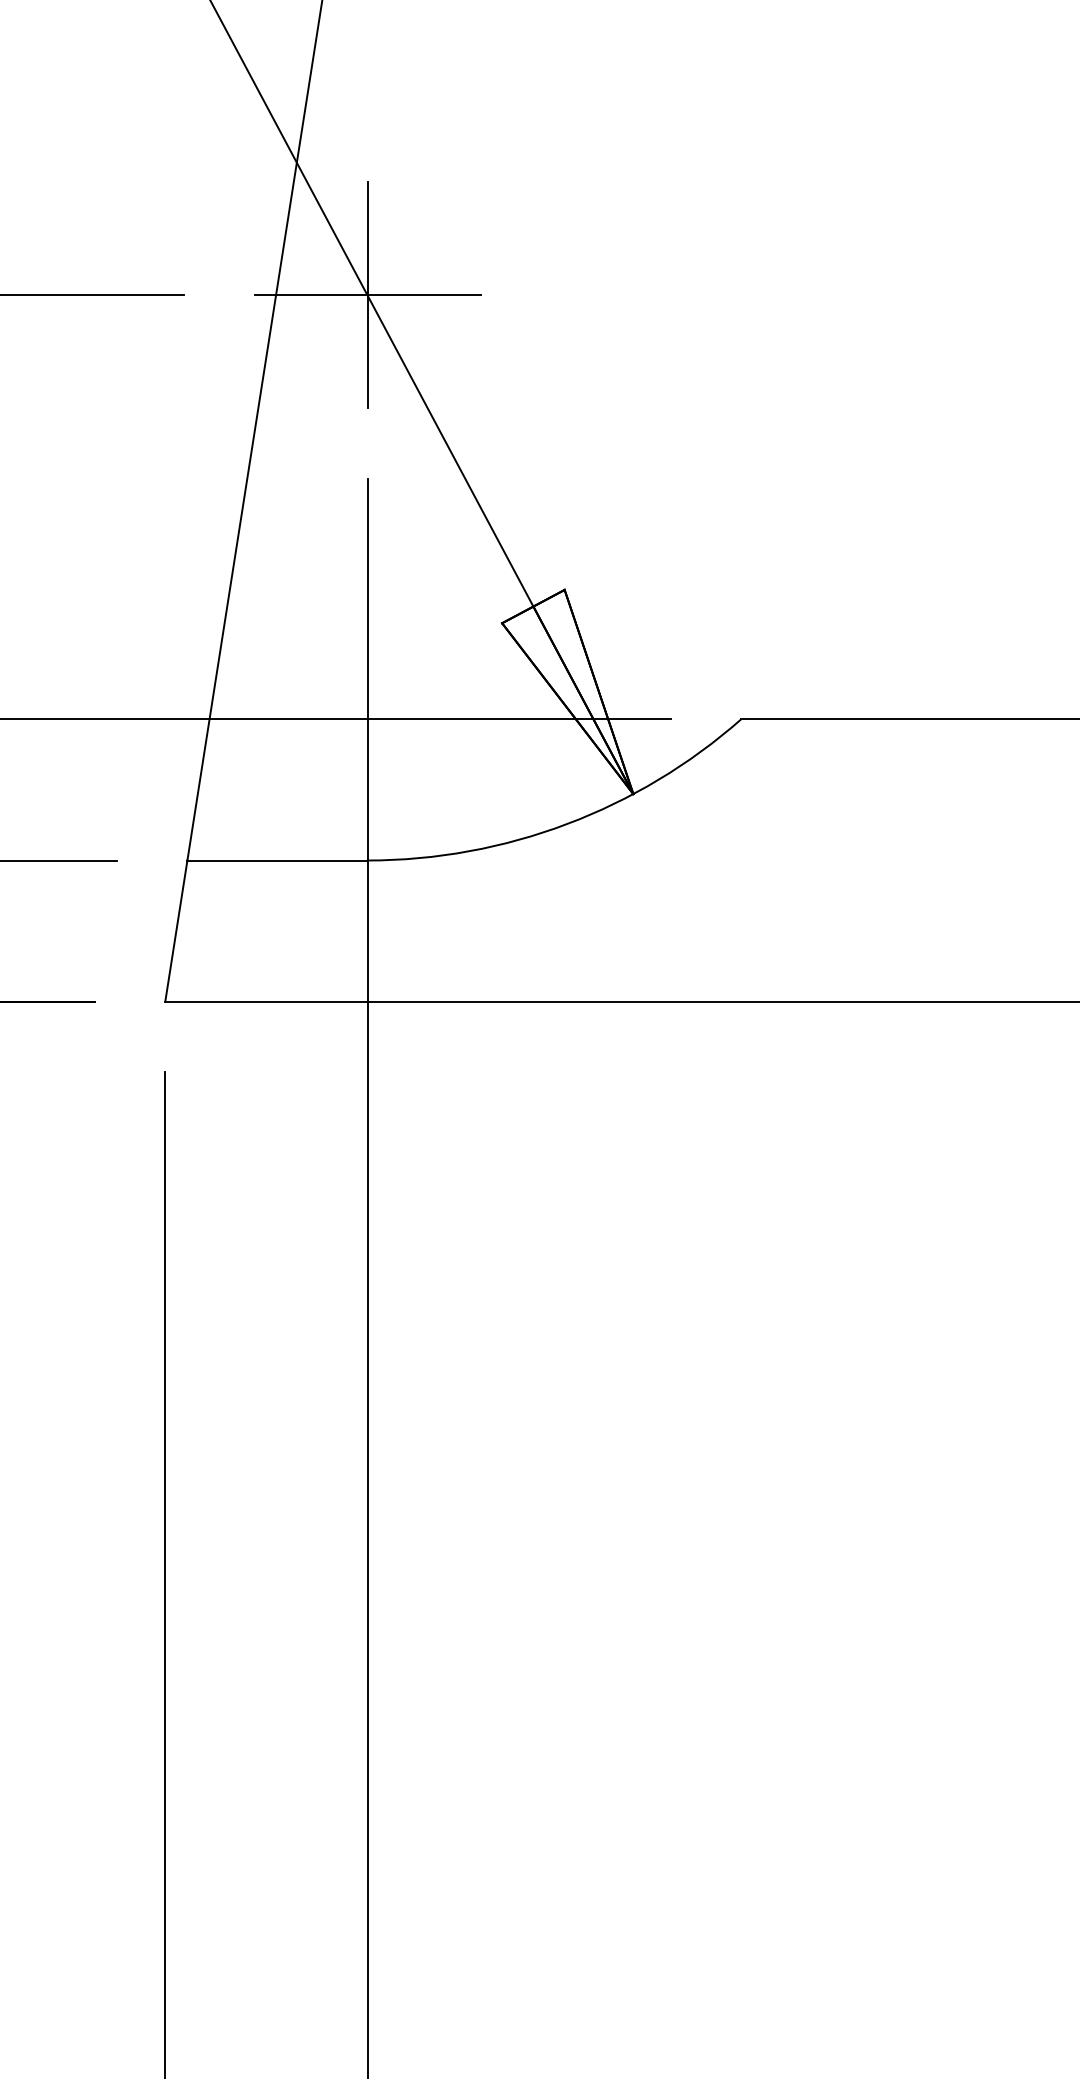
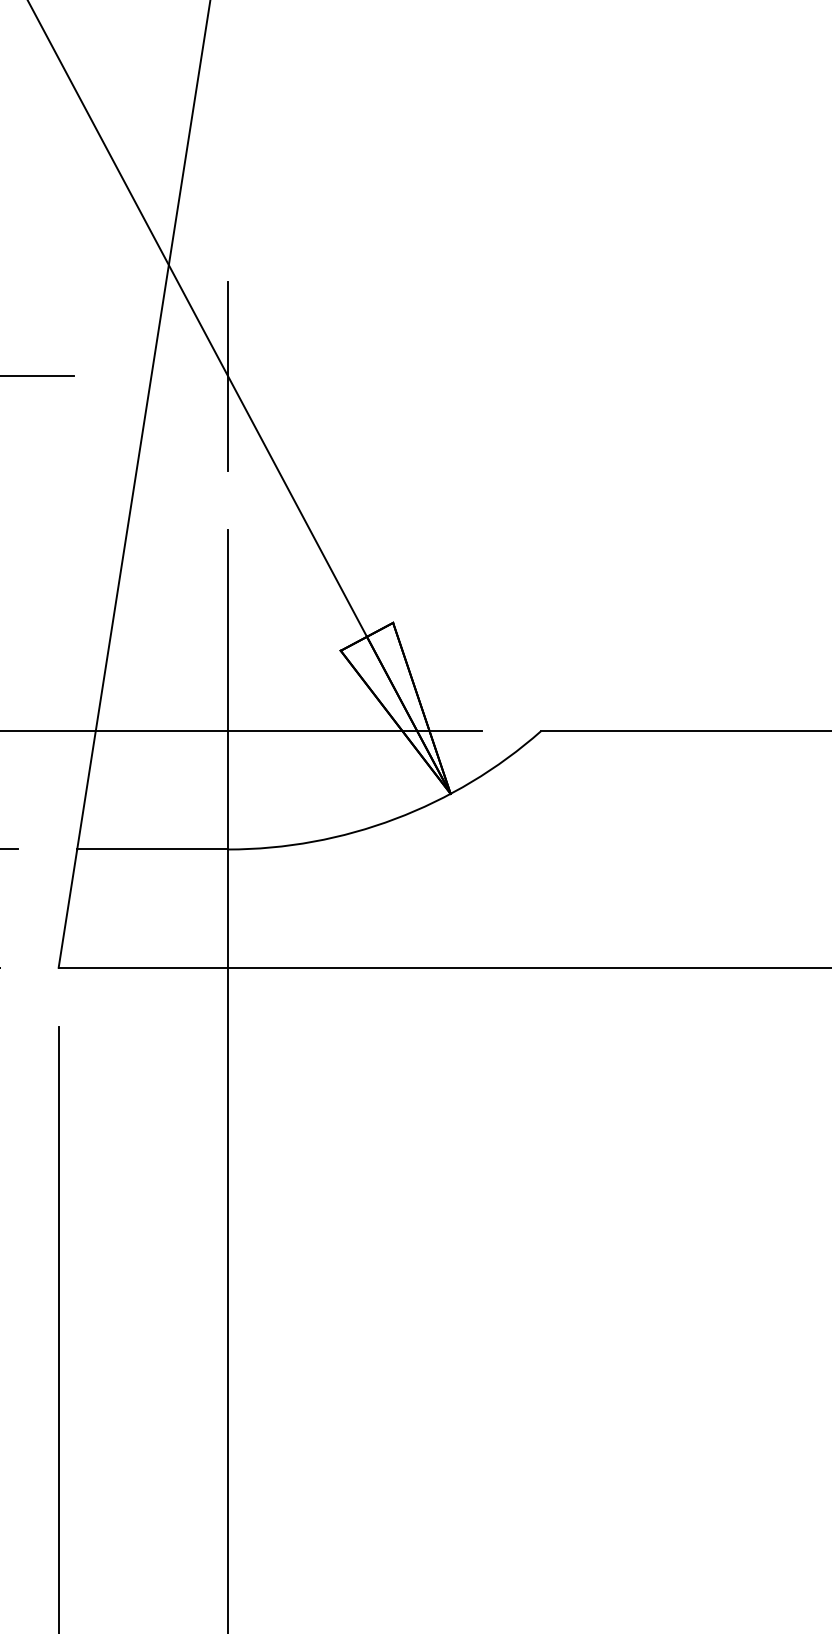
line: (367, 295) -> (228, 376), removed

